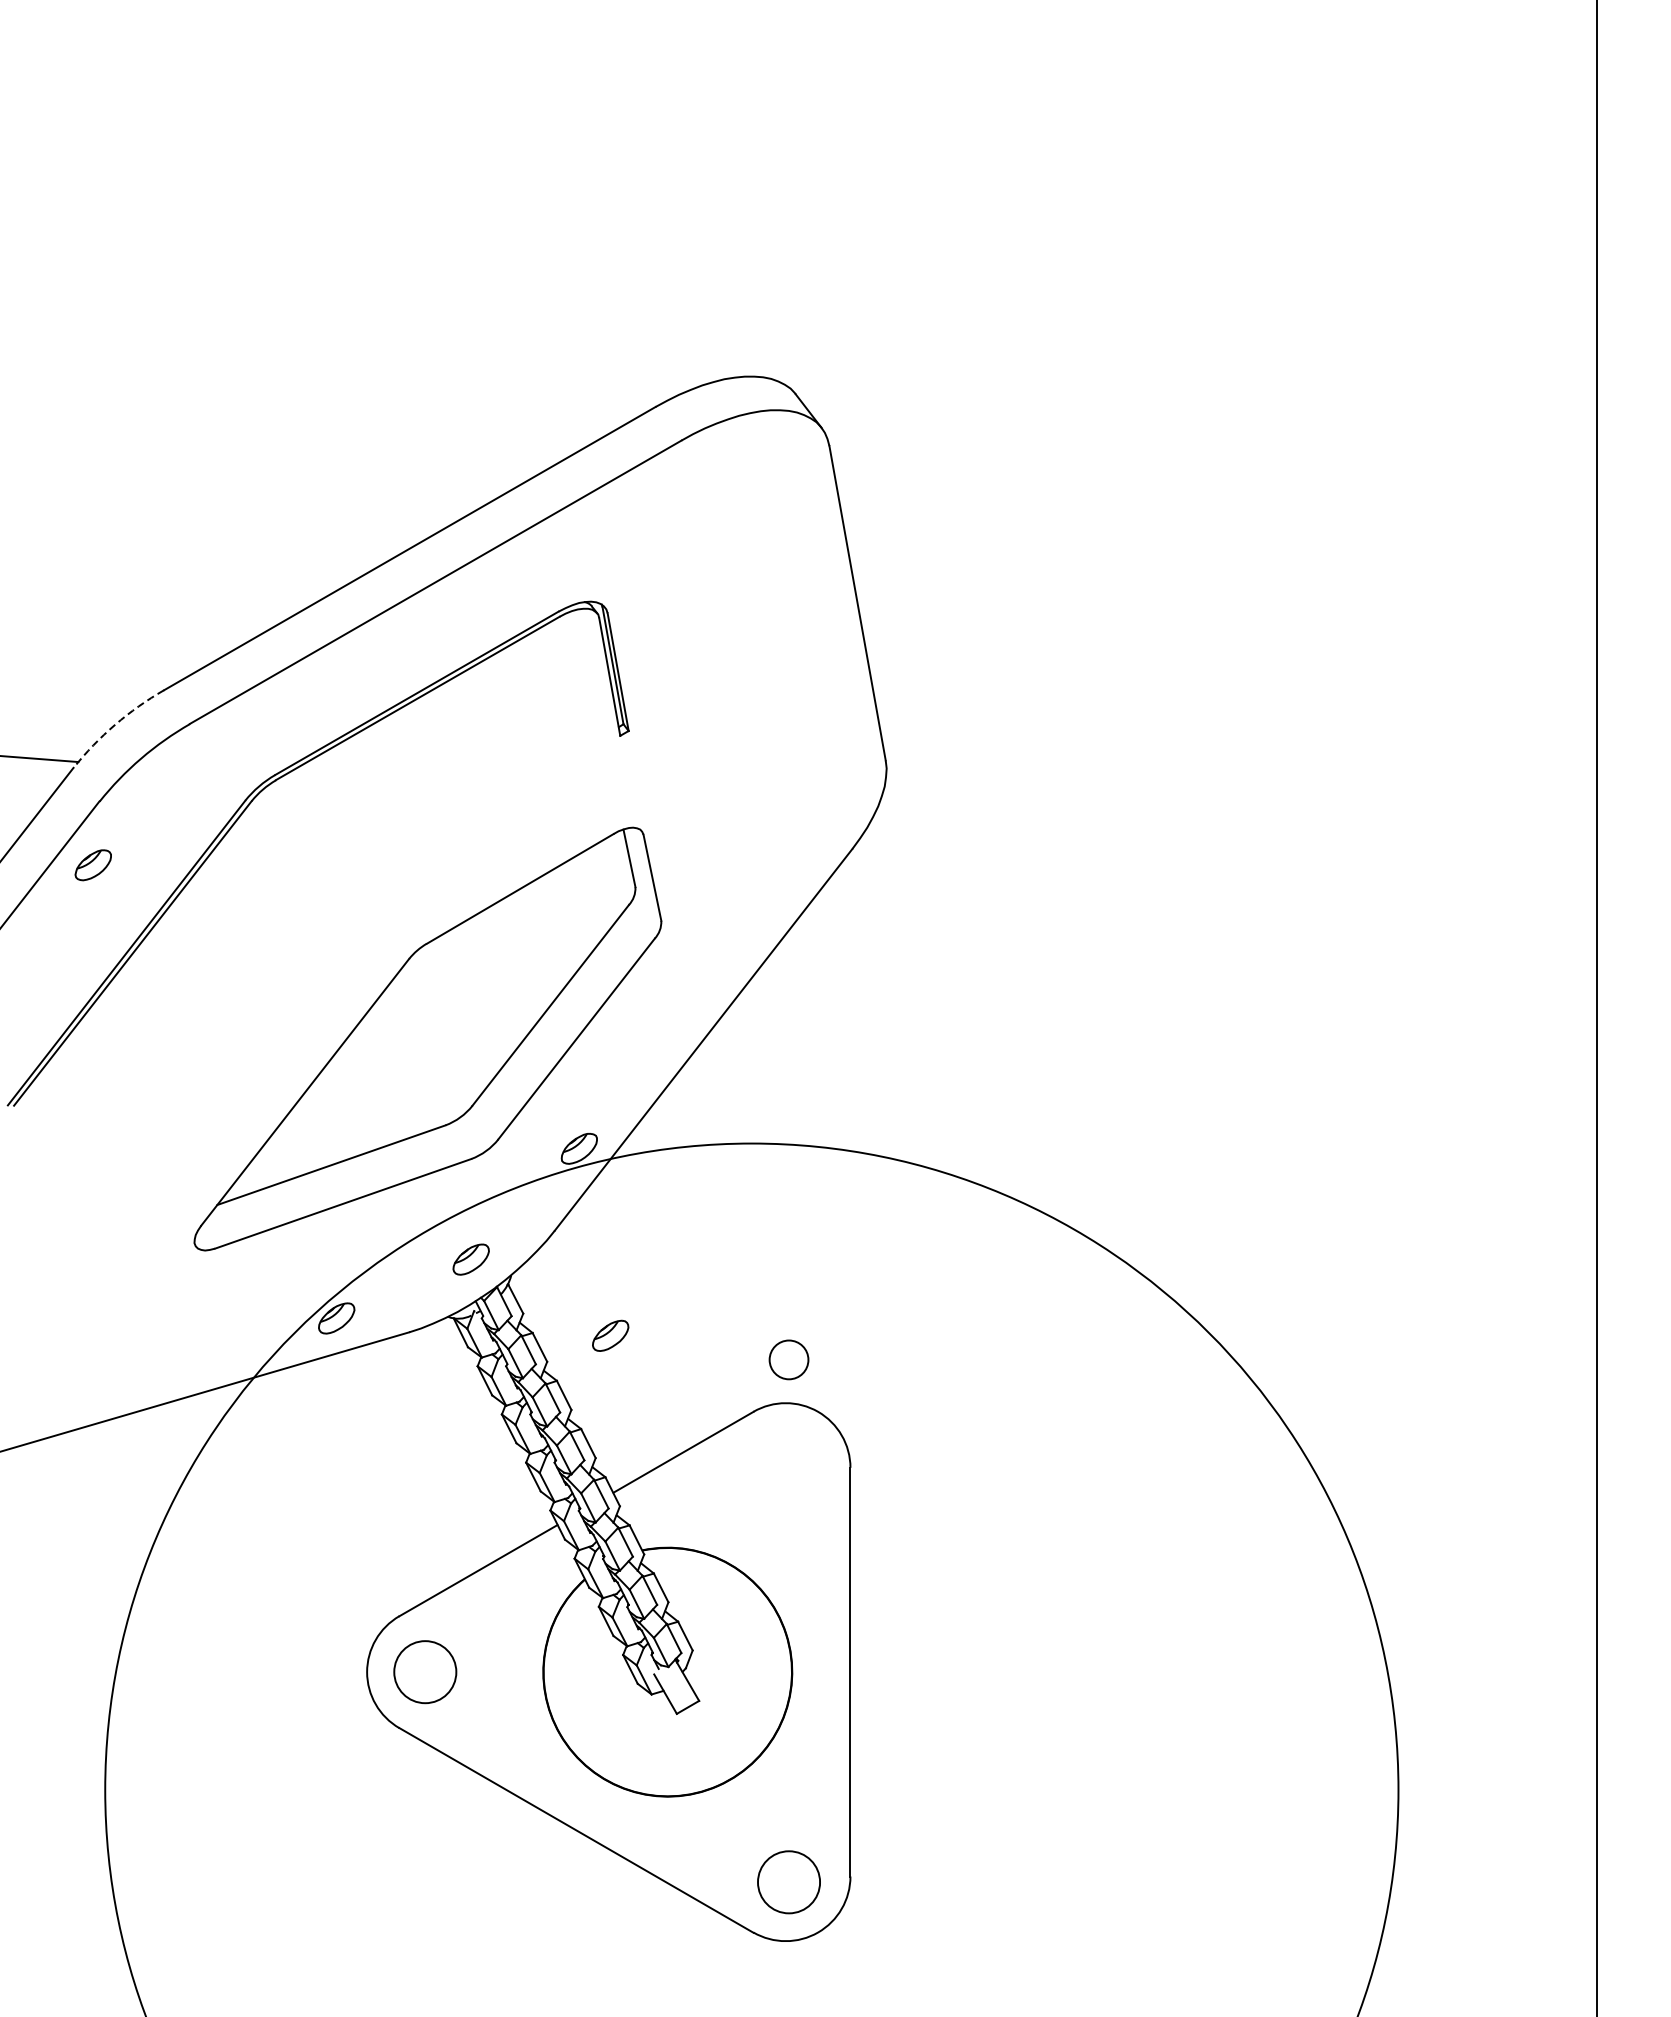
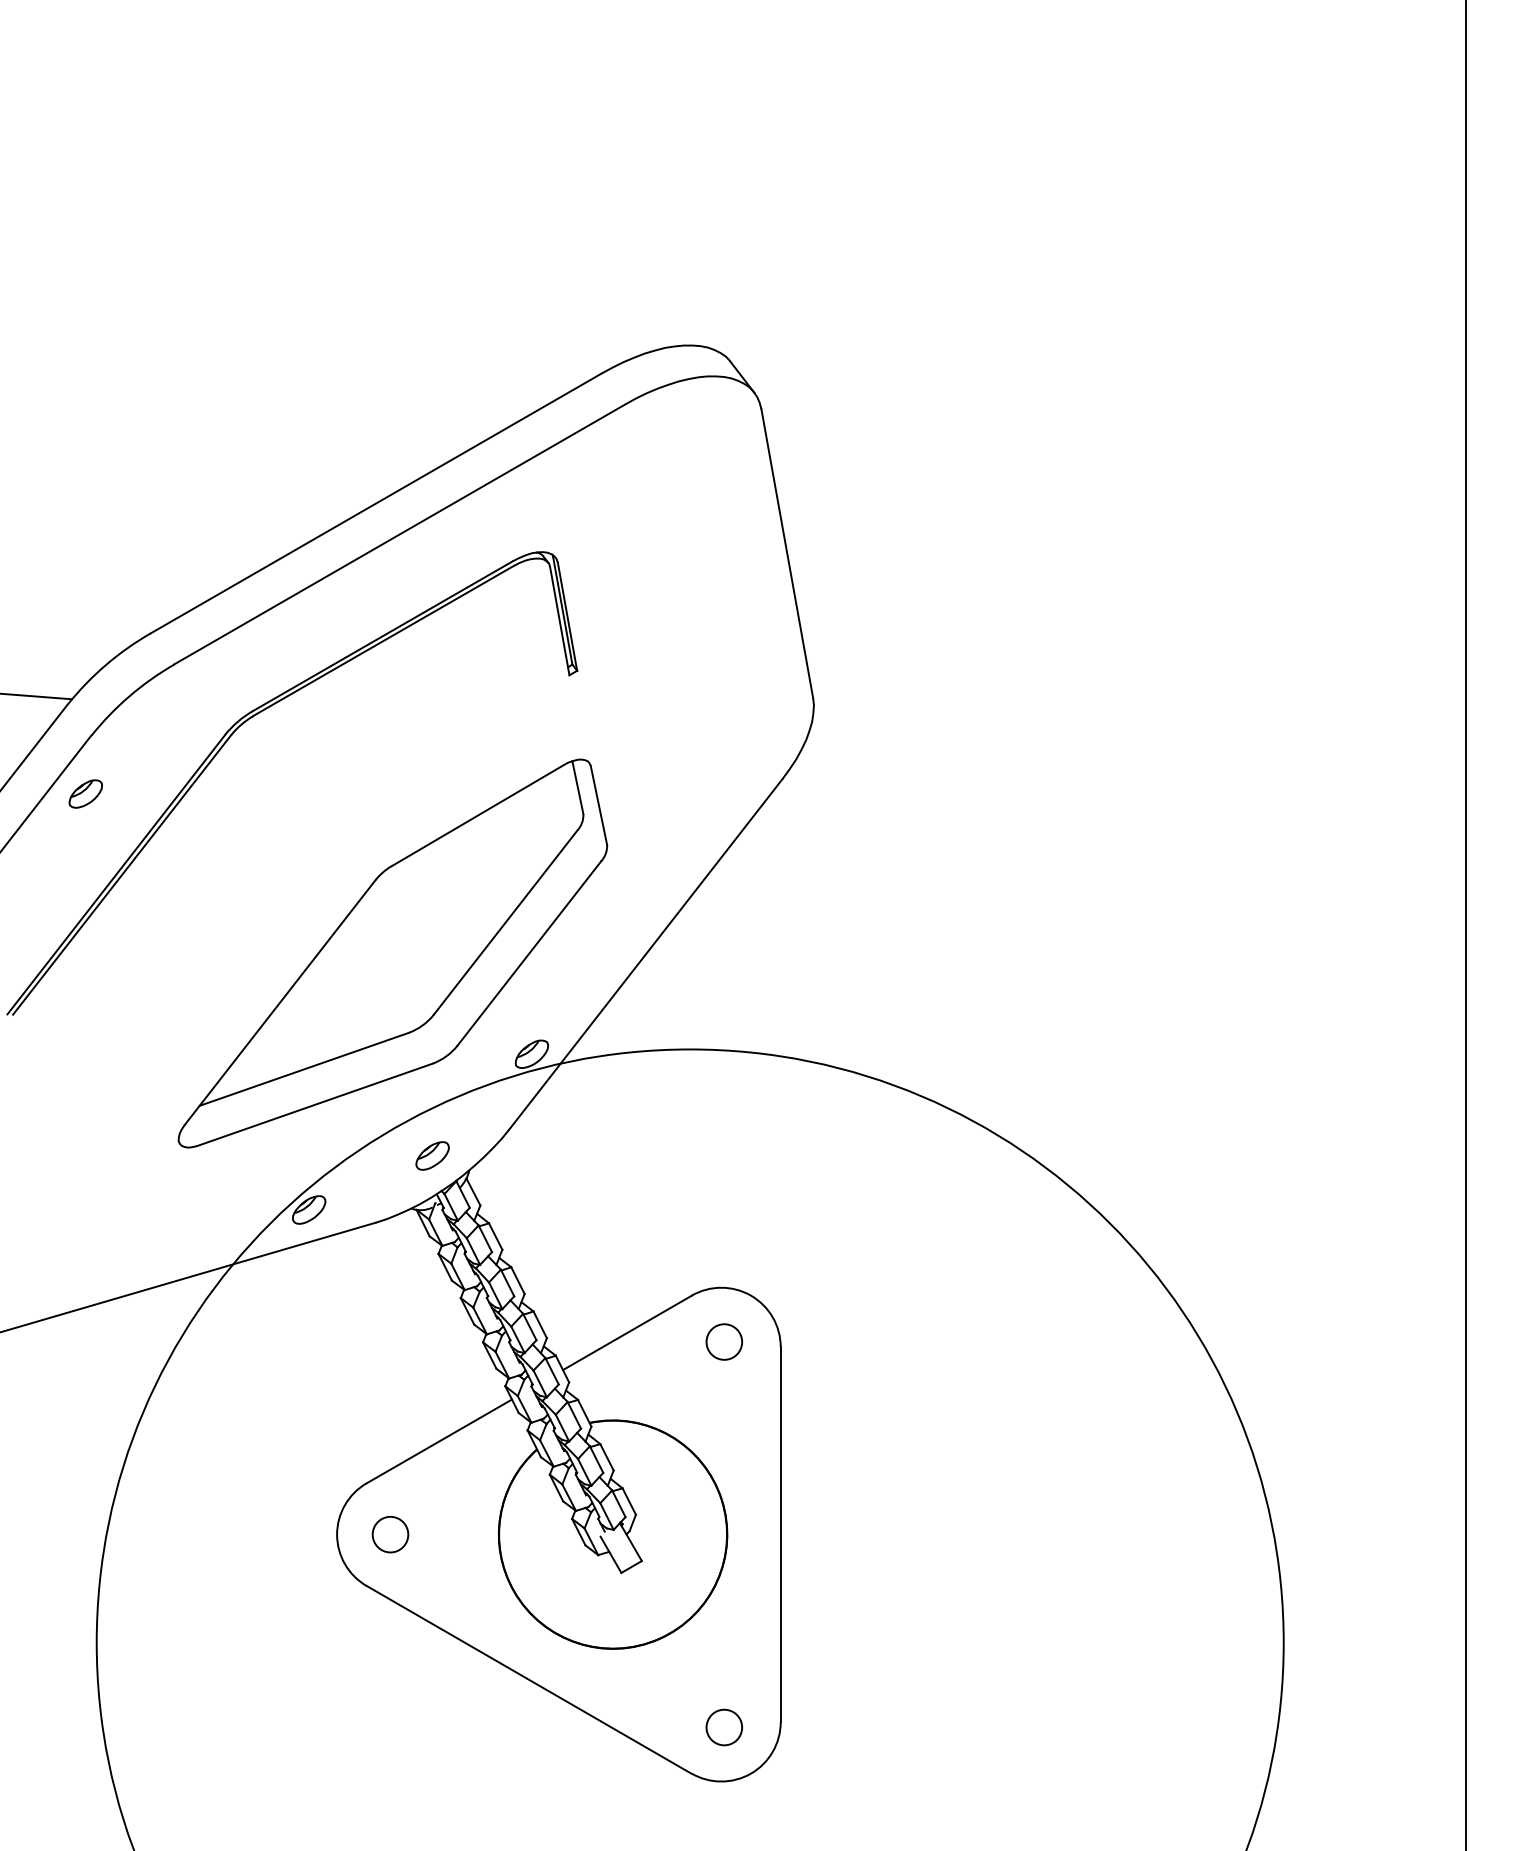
arc: (114, 725) -> (105, 665), dashed -> solid
part: (610, 1335) -> (560, 1225), removed
circle: (788, 1359) -> (723, 1341), moved
circle: (425, 1672) -> (390, 1534), size x0.62
circle: (789, 1882) -> (724, 1727), size x0.62

